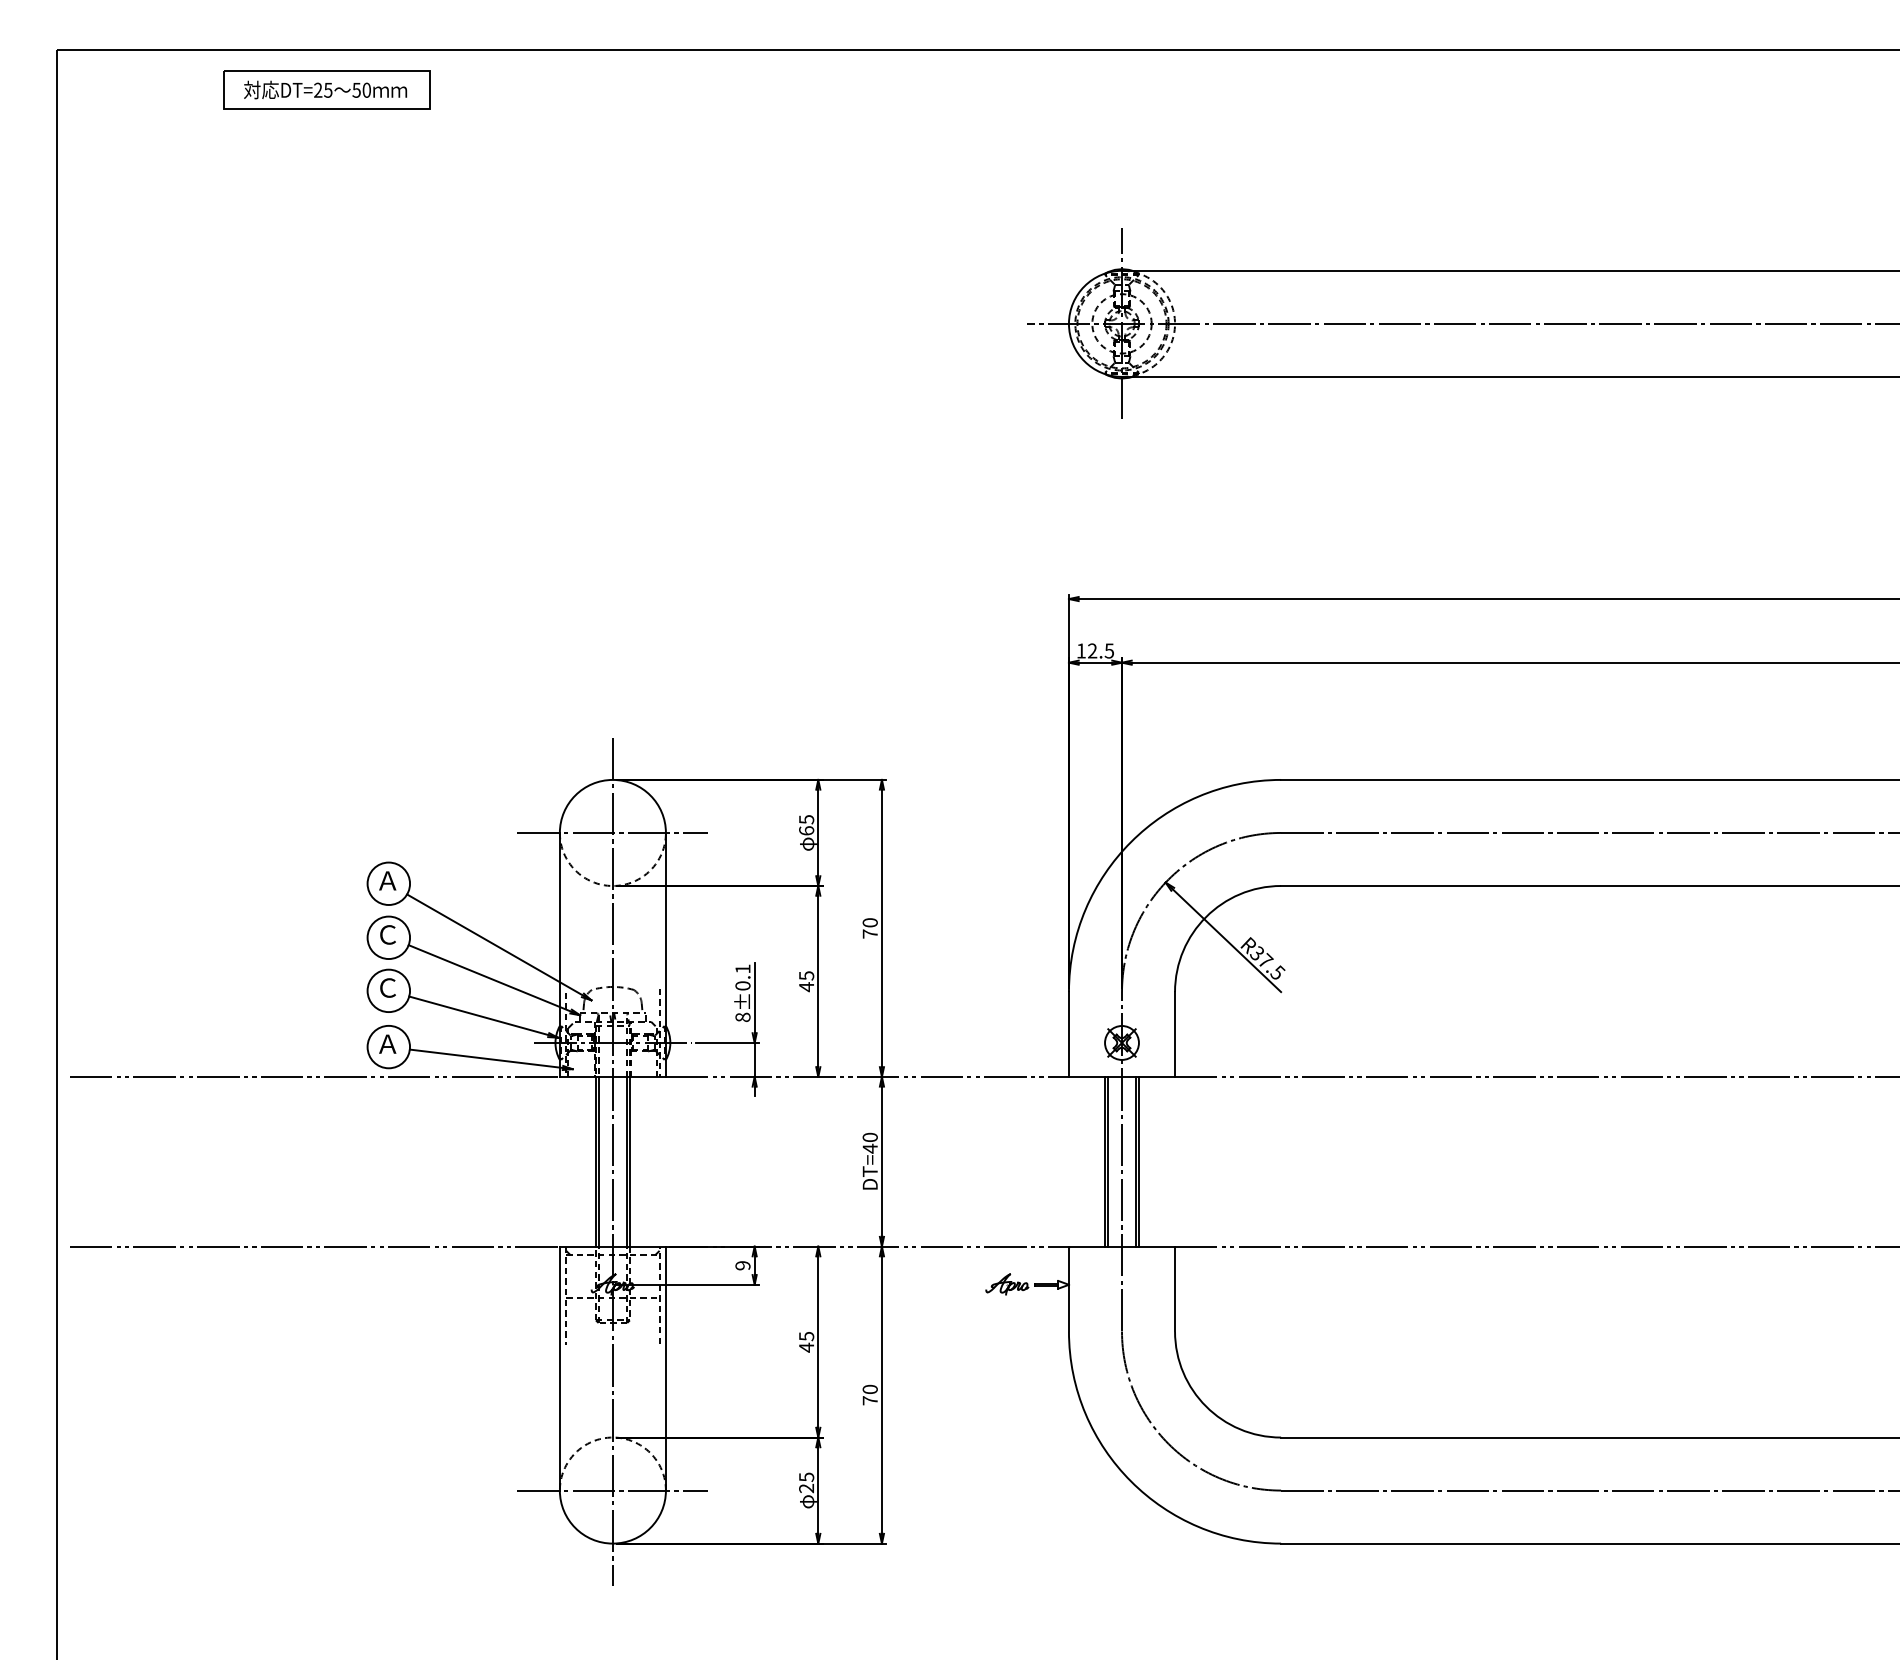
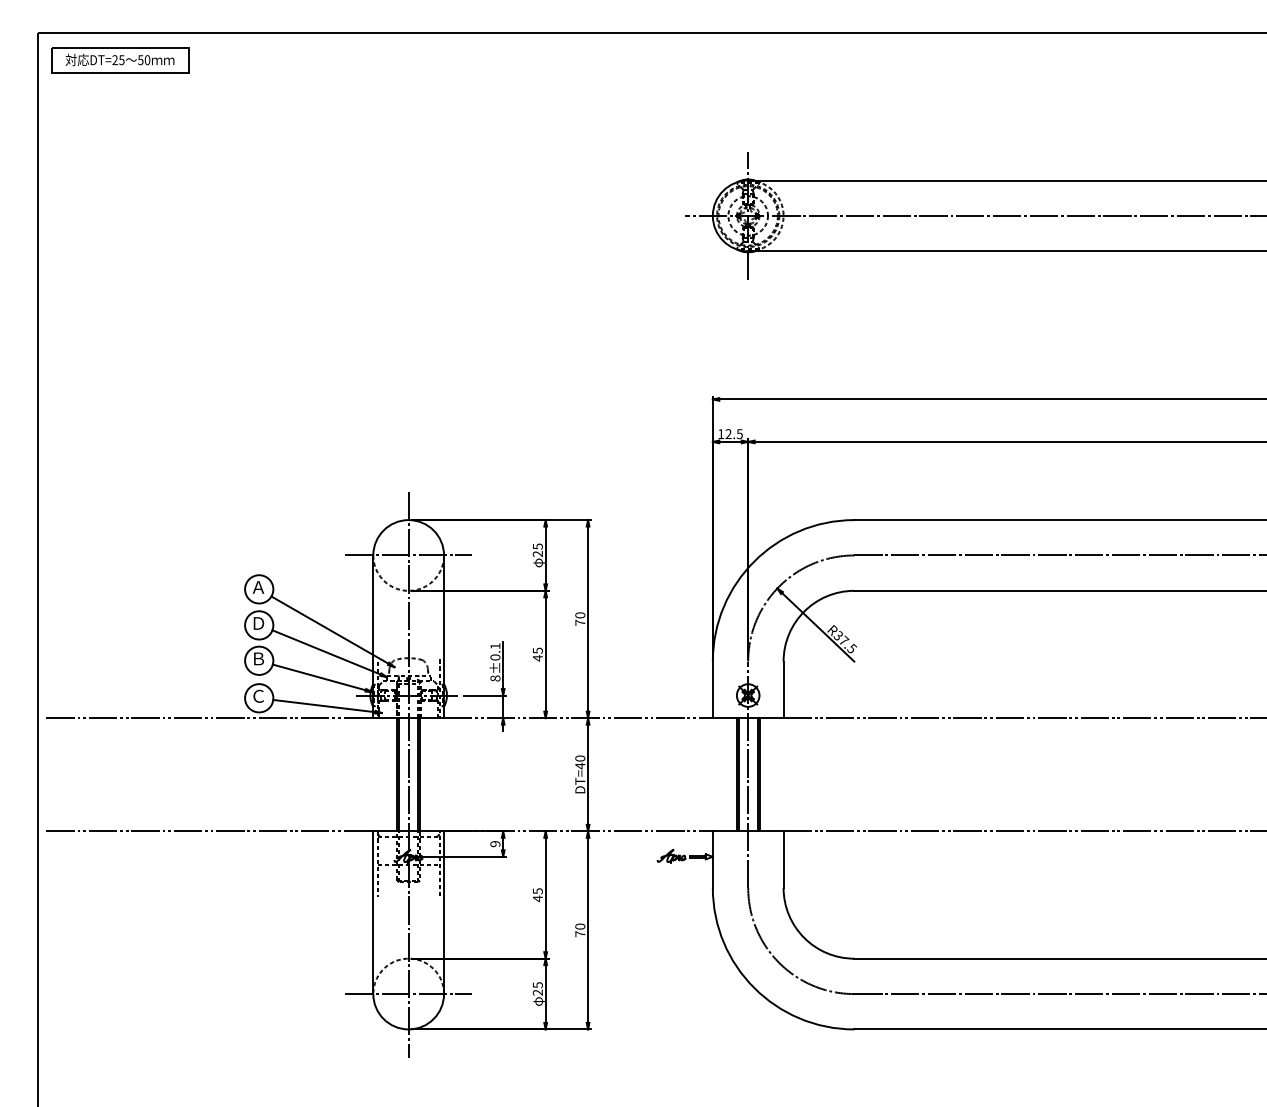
part: (326, 90) -> (120, 60), moved
text: (806, 831) -> (537, 554), 65 -> 25
text: (387, 934) -> (258, 623), Ｃ -> Ｄ
text: (387, 987) -> (258, 658), Ｃ -> Ｂ
text: (387, 1042) -> (258, 695), Ａ -> Ｃ

